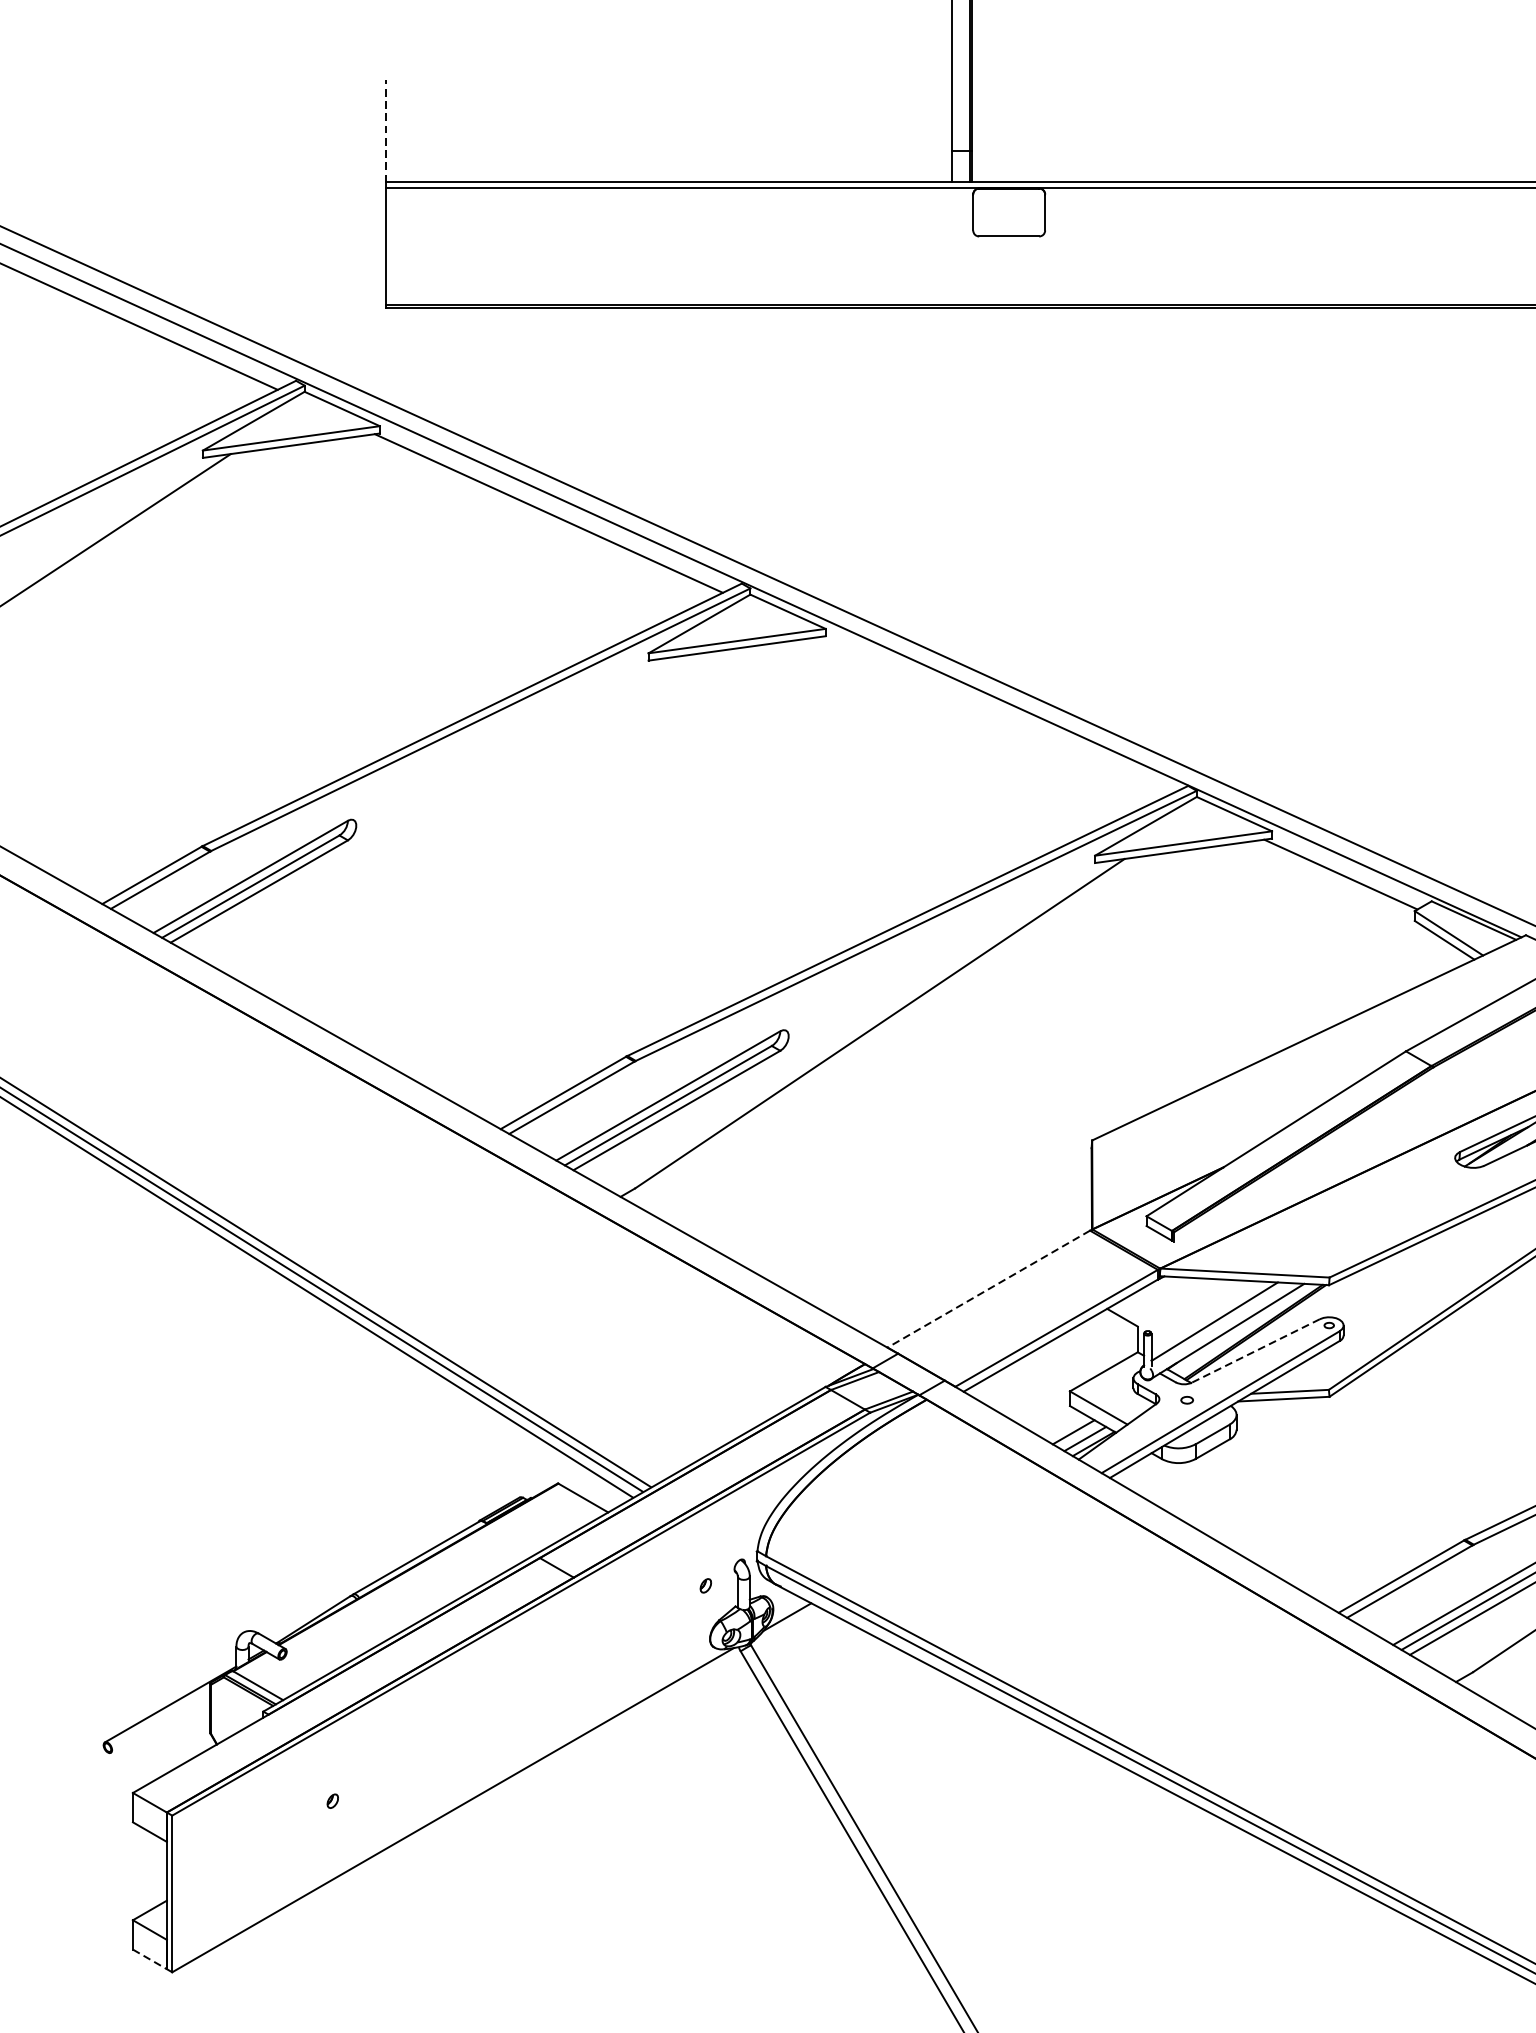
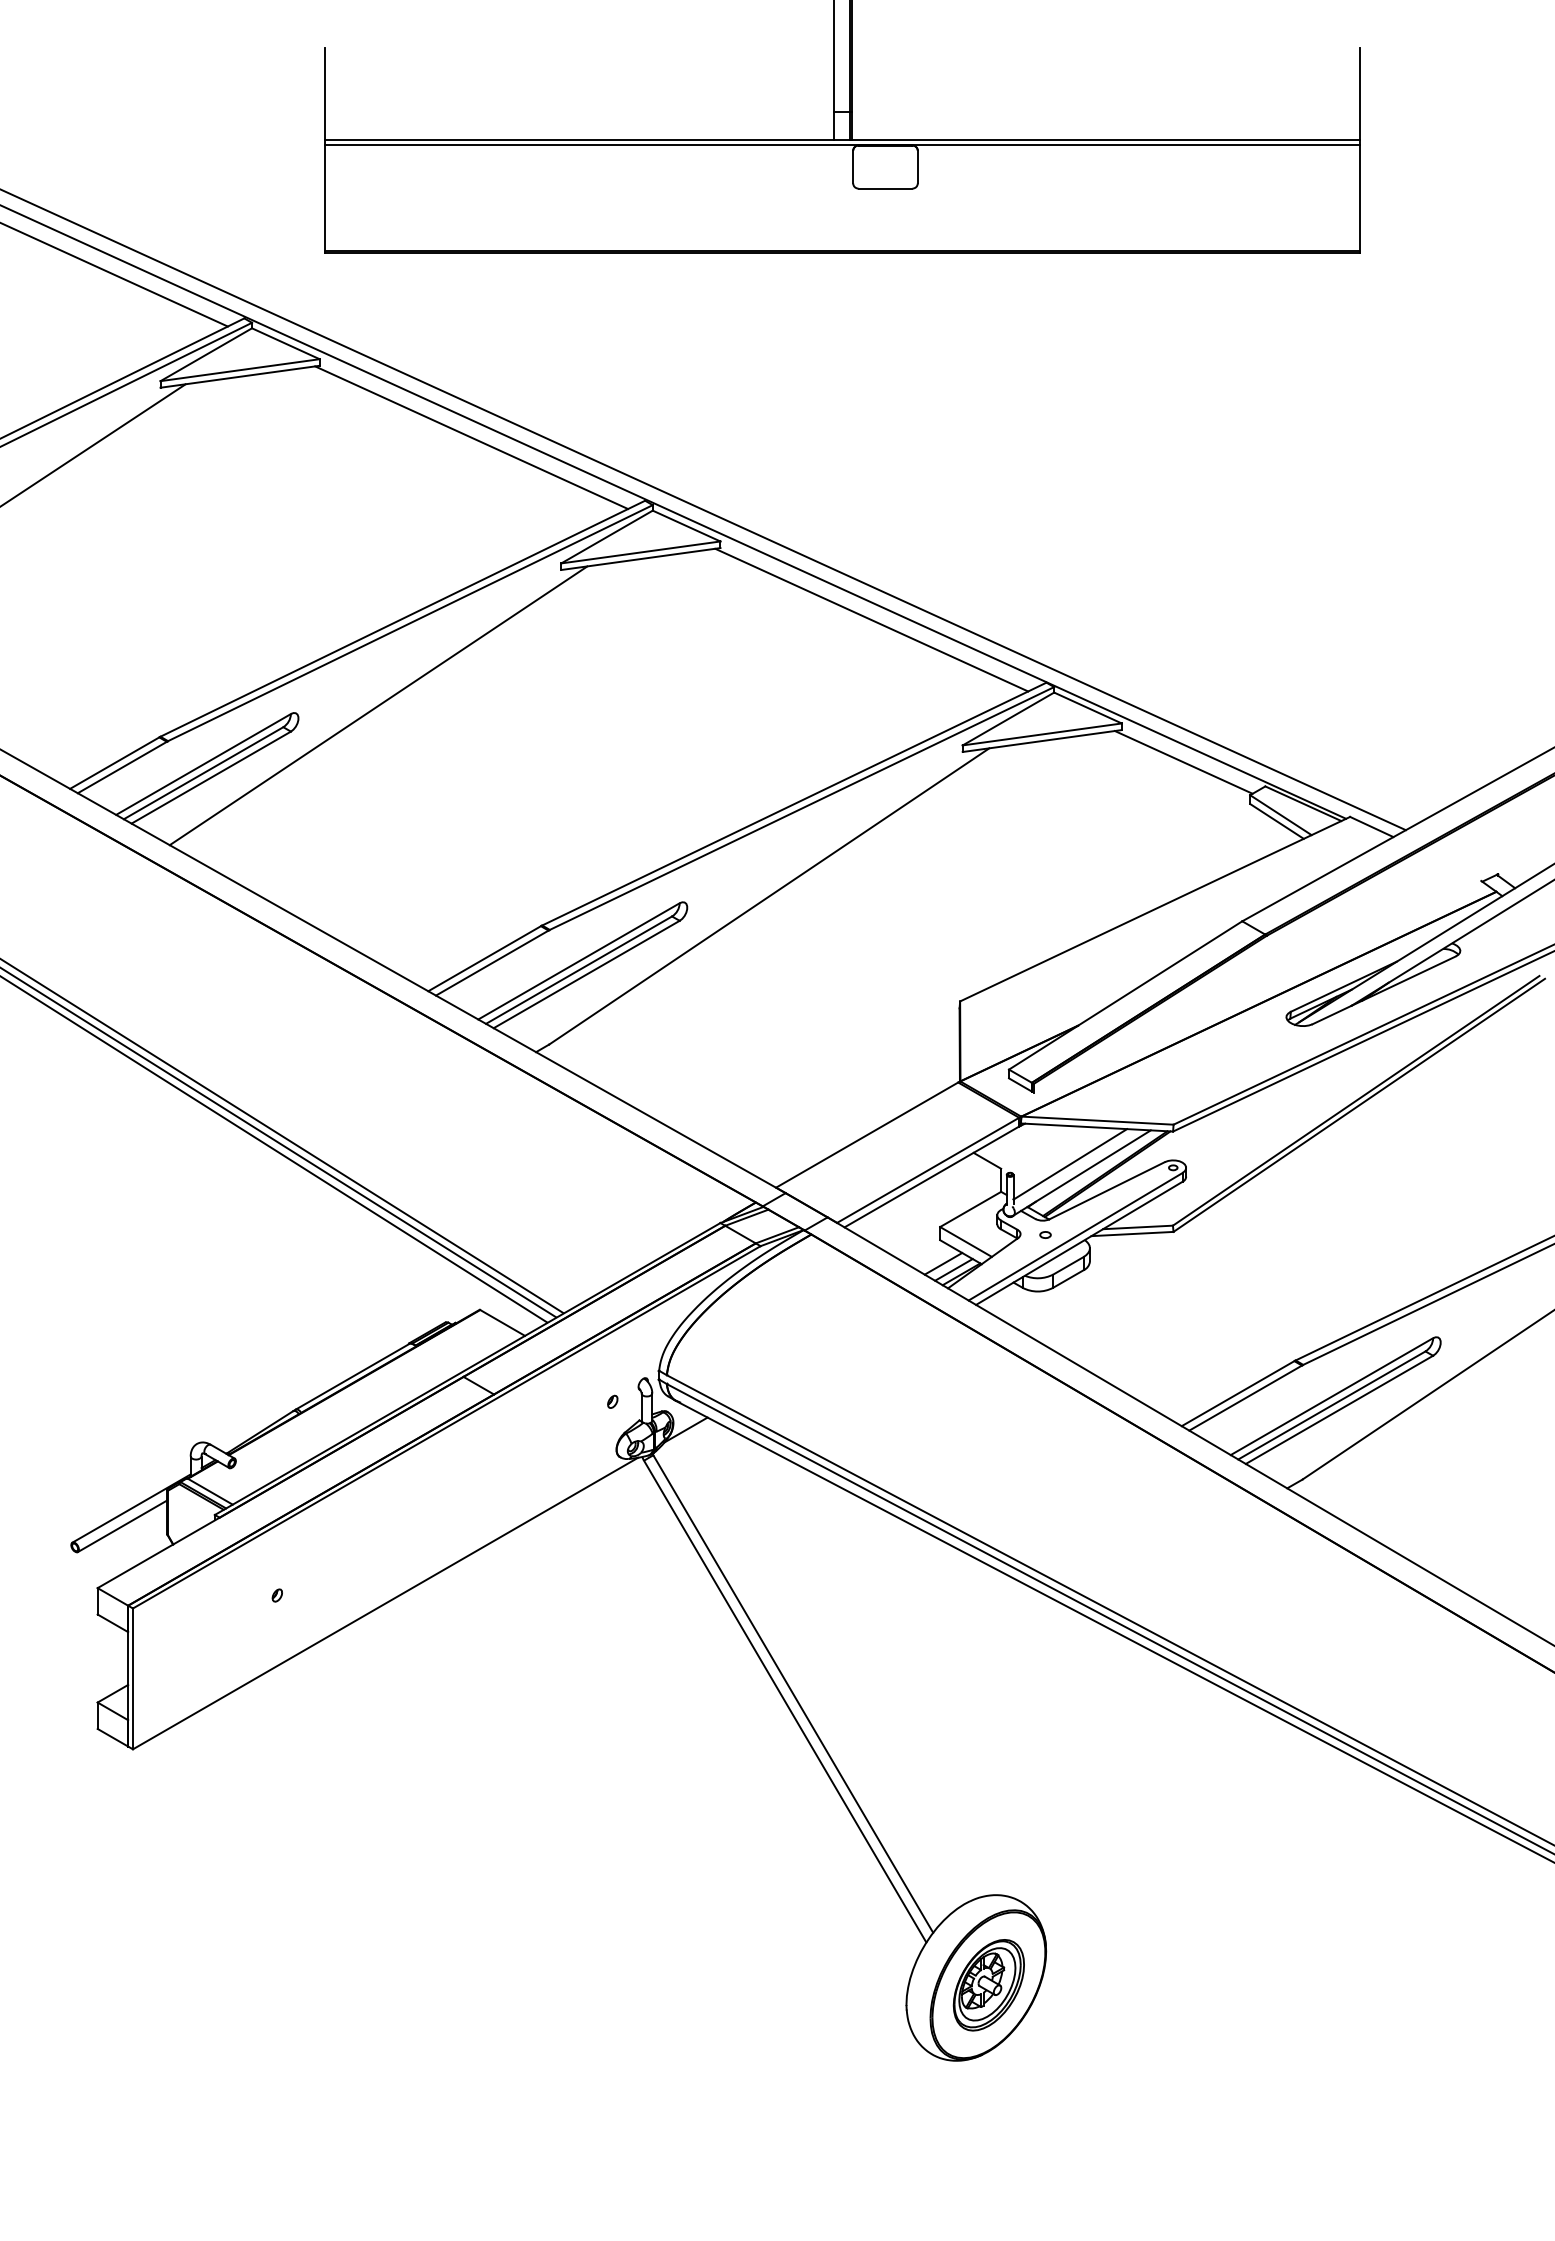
line: (385, 131) -> (324, 94), dashed -> solid
line: (993, 715) -> (871, 619), added
line: (445, 811) -> (378, 705), added
line: (988, 1289) -> (866, 1135), dashed -> solid
line: (1254, 1350) -> (1106, 1190), dashed -> solid
line: (160, 1724) -> (122, 1526), added
line: (149, 1959) -> (112, 1737), dashed -> solid

